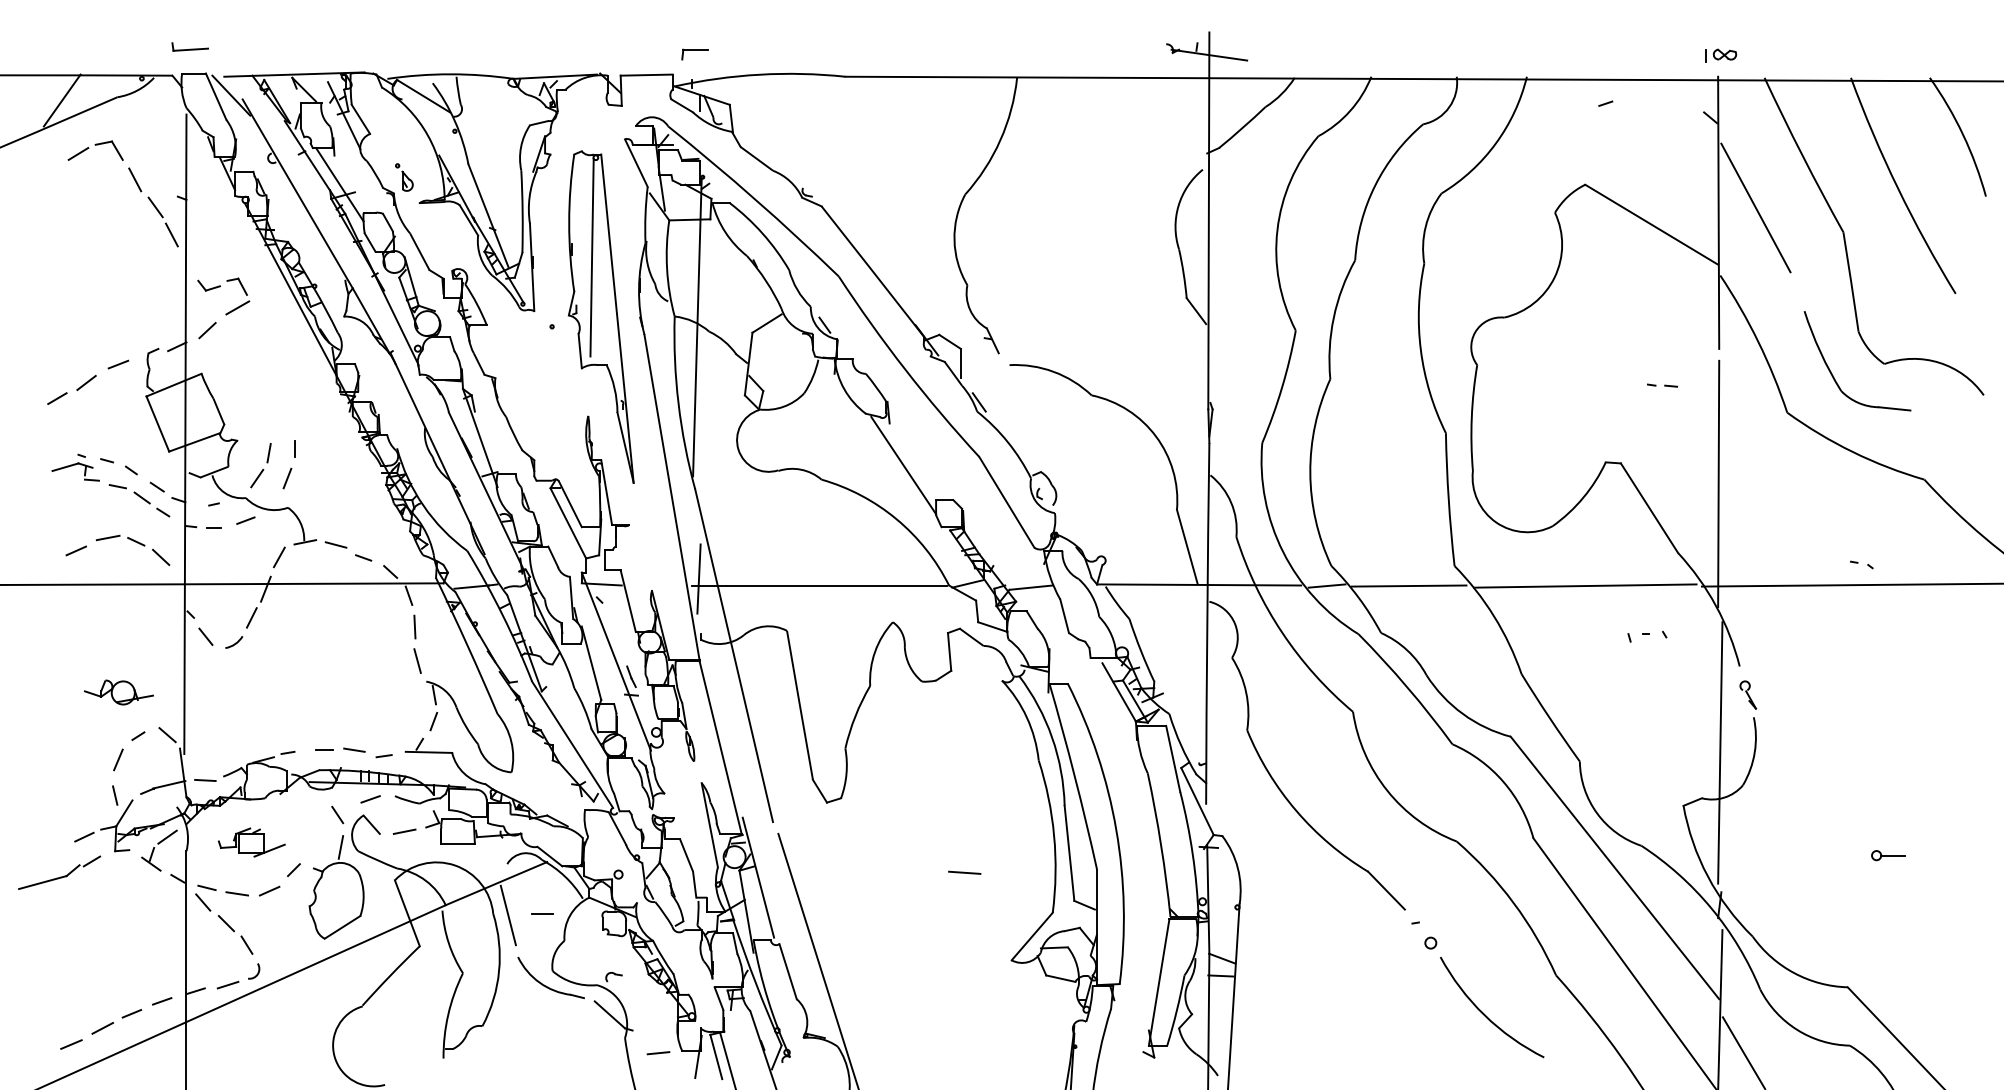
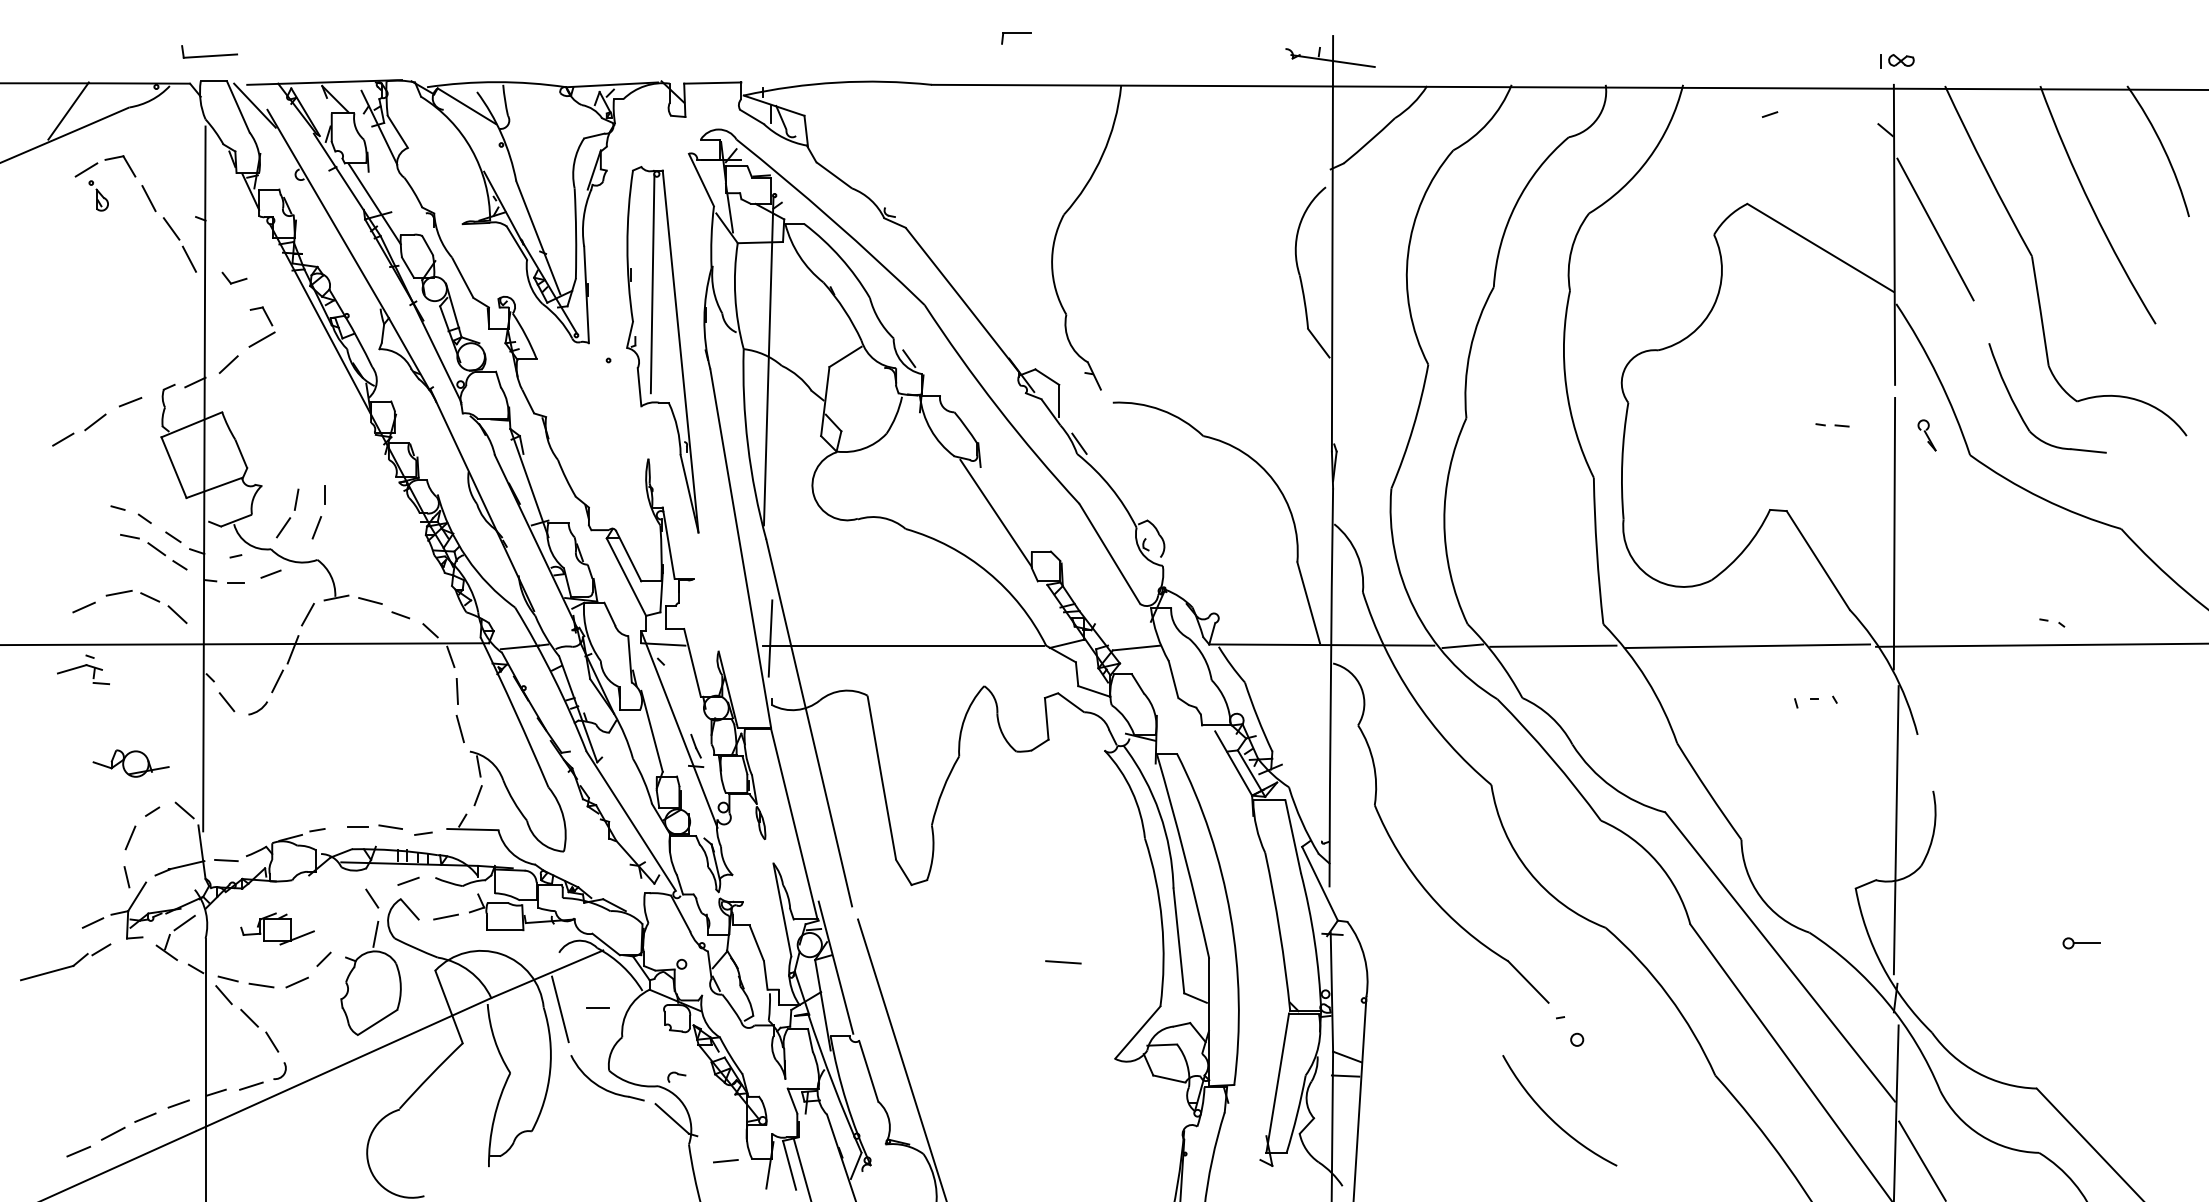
part: (190, 47) -> (209, 52), size x1.4
part: (695, 54) -> (1016, 38), moved
part: (404, 177) -> (98, 195), moved
part: (209, 285) -> (234, 277), moved
part: (75, 467) -> (83, 669), moved
part: (1747, 695) -> (1926, 435), moved
arc: (1485, 1014) -> (1552, 1118), moved

